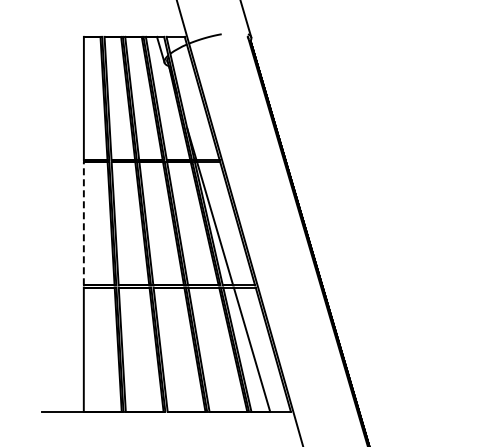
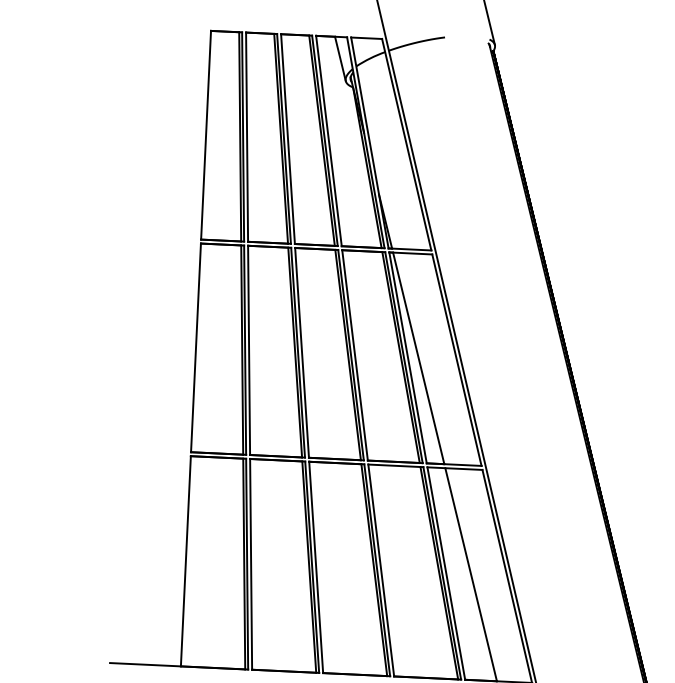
line: (83, 223) -> (195, 347), dashed -> solid

